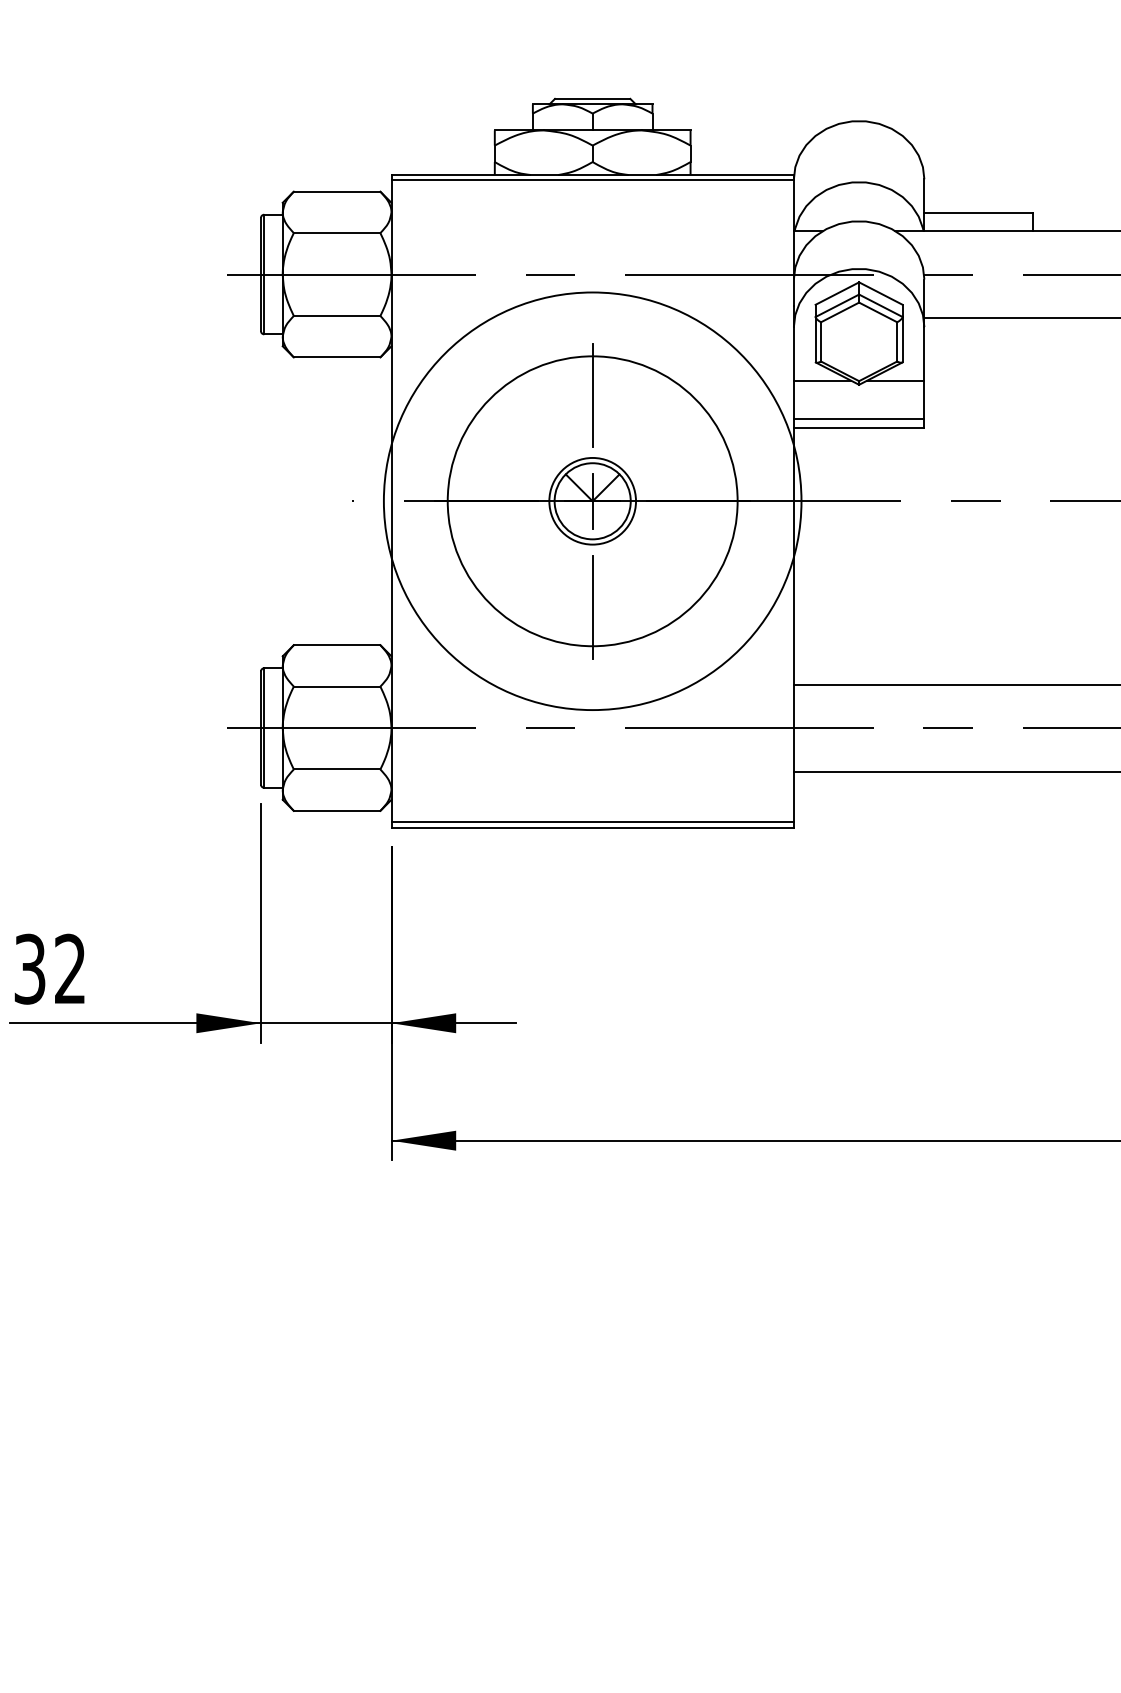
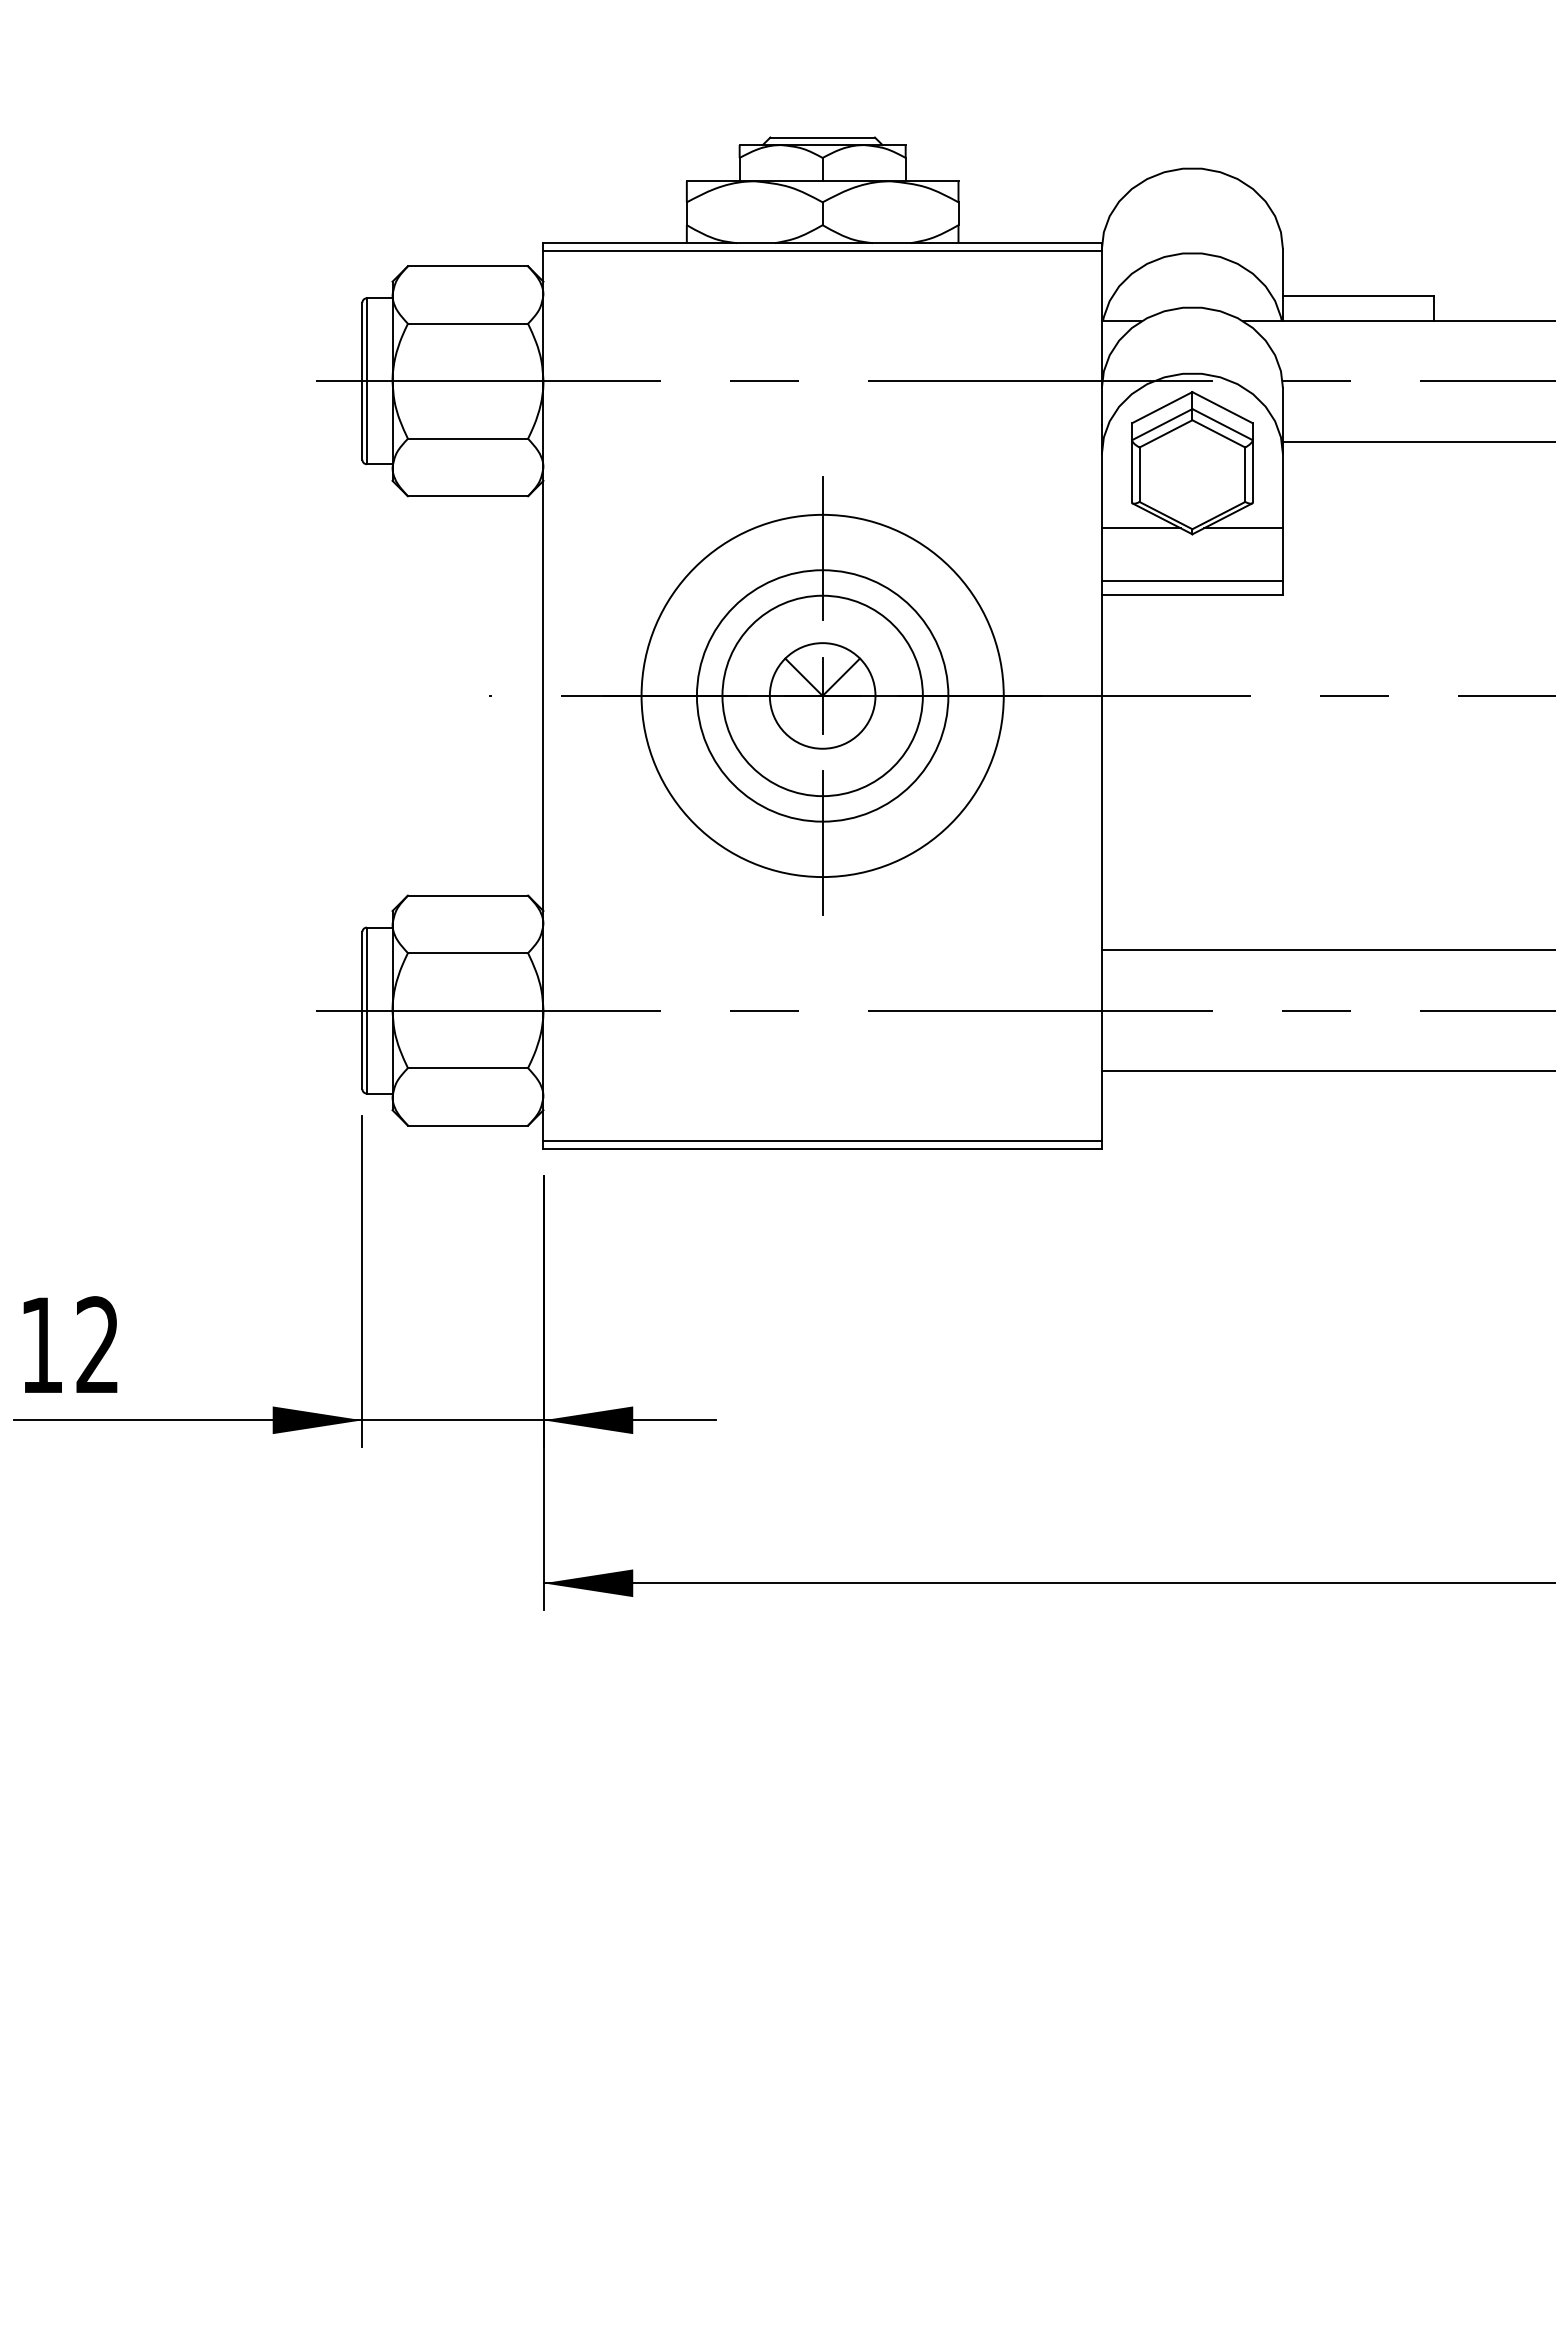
circle: (592, 500) -> (822, 695), size x0.62
circle: (592, 500) -> (822, 695), size x0.62
circle: (592, 500) -> (822, 695), size x1.67
text: (29, 969) -> (41, 1345), 32 -> 12

